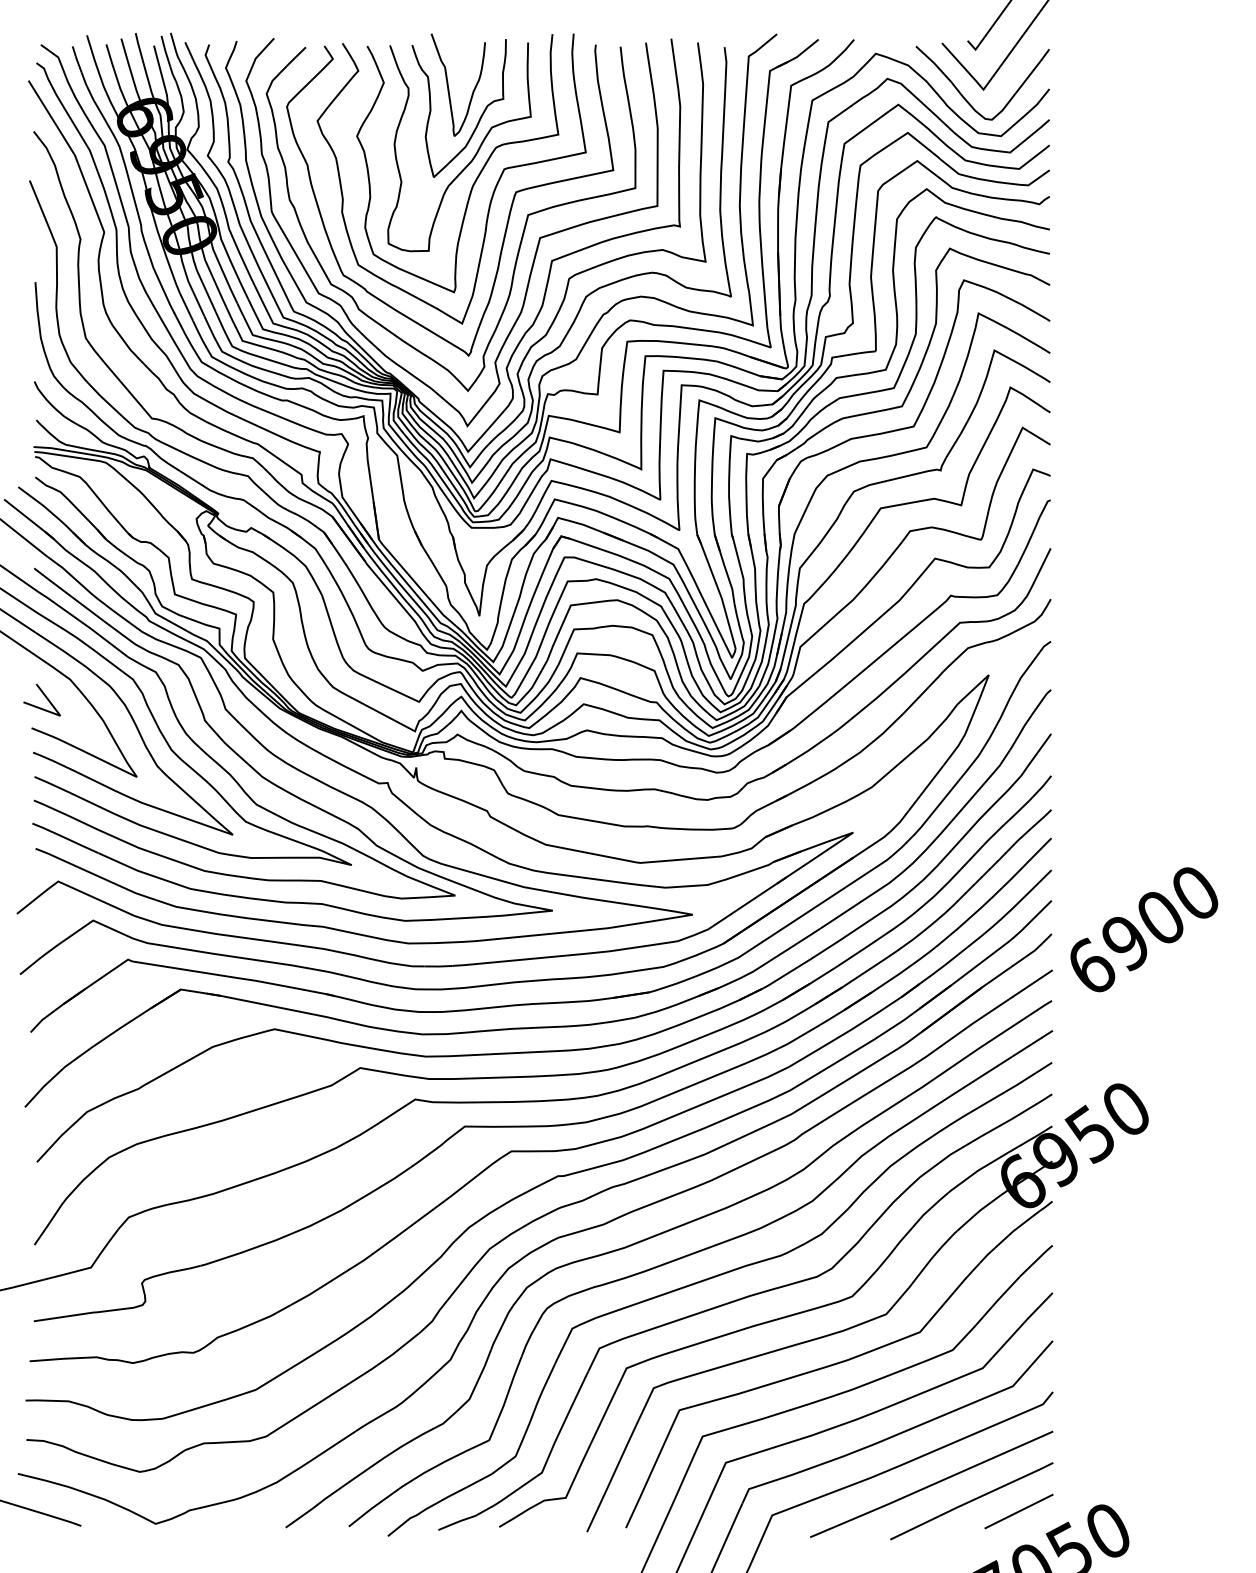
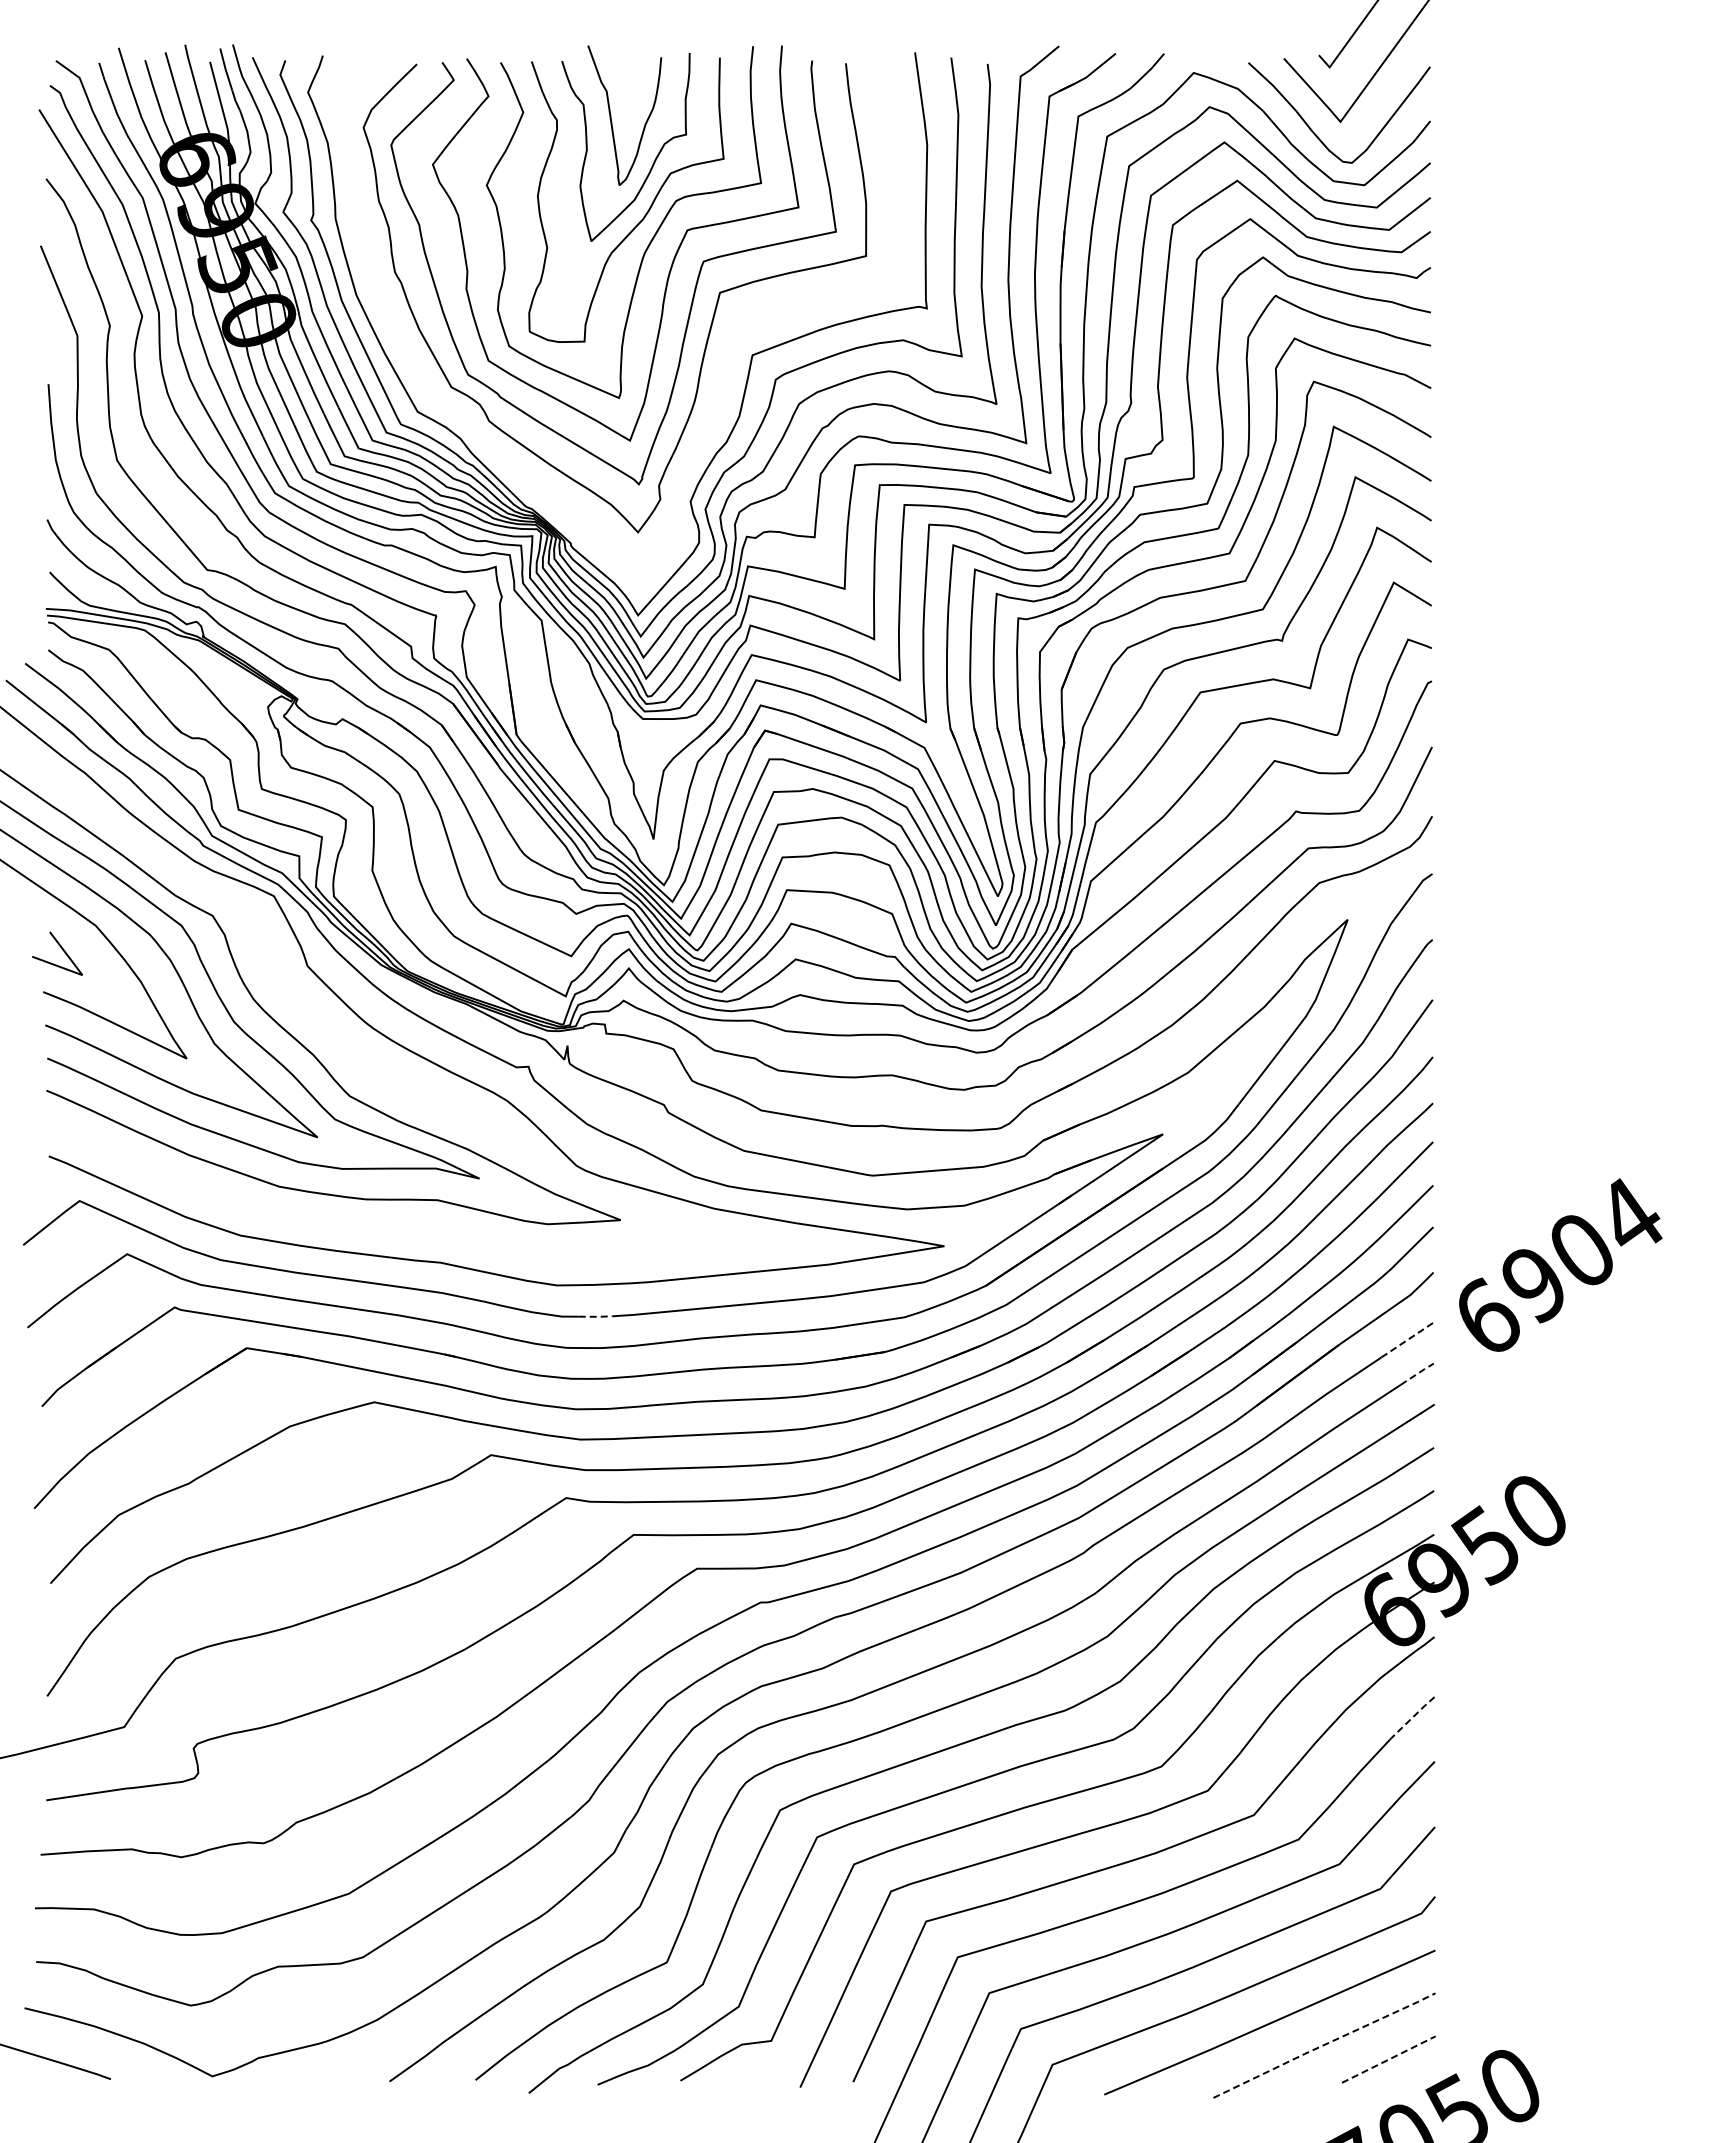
curve: (535, 253) -> (729, 344), removed
part: (268, 779) -> (366, 1062), removed
text: (1196, 891) -> (1630, 1214), 6900 -> 6904
line: (439, 966) -> (598, 1316), solid -> dashed
line: (1032, 983) -> (1407, 1339), solid -> dashed
line: (1040, 1008) -> (1418, 1373), solid -> dashed
line: (1035, 1261) -> (1411, 1718), solid -> dashed
line: (971, 1500) -> (1324, 2044), solid -> dashed
line: (1019, 1511) -> (1389, 2059), solid -> dashed

